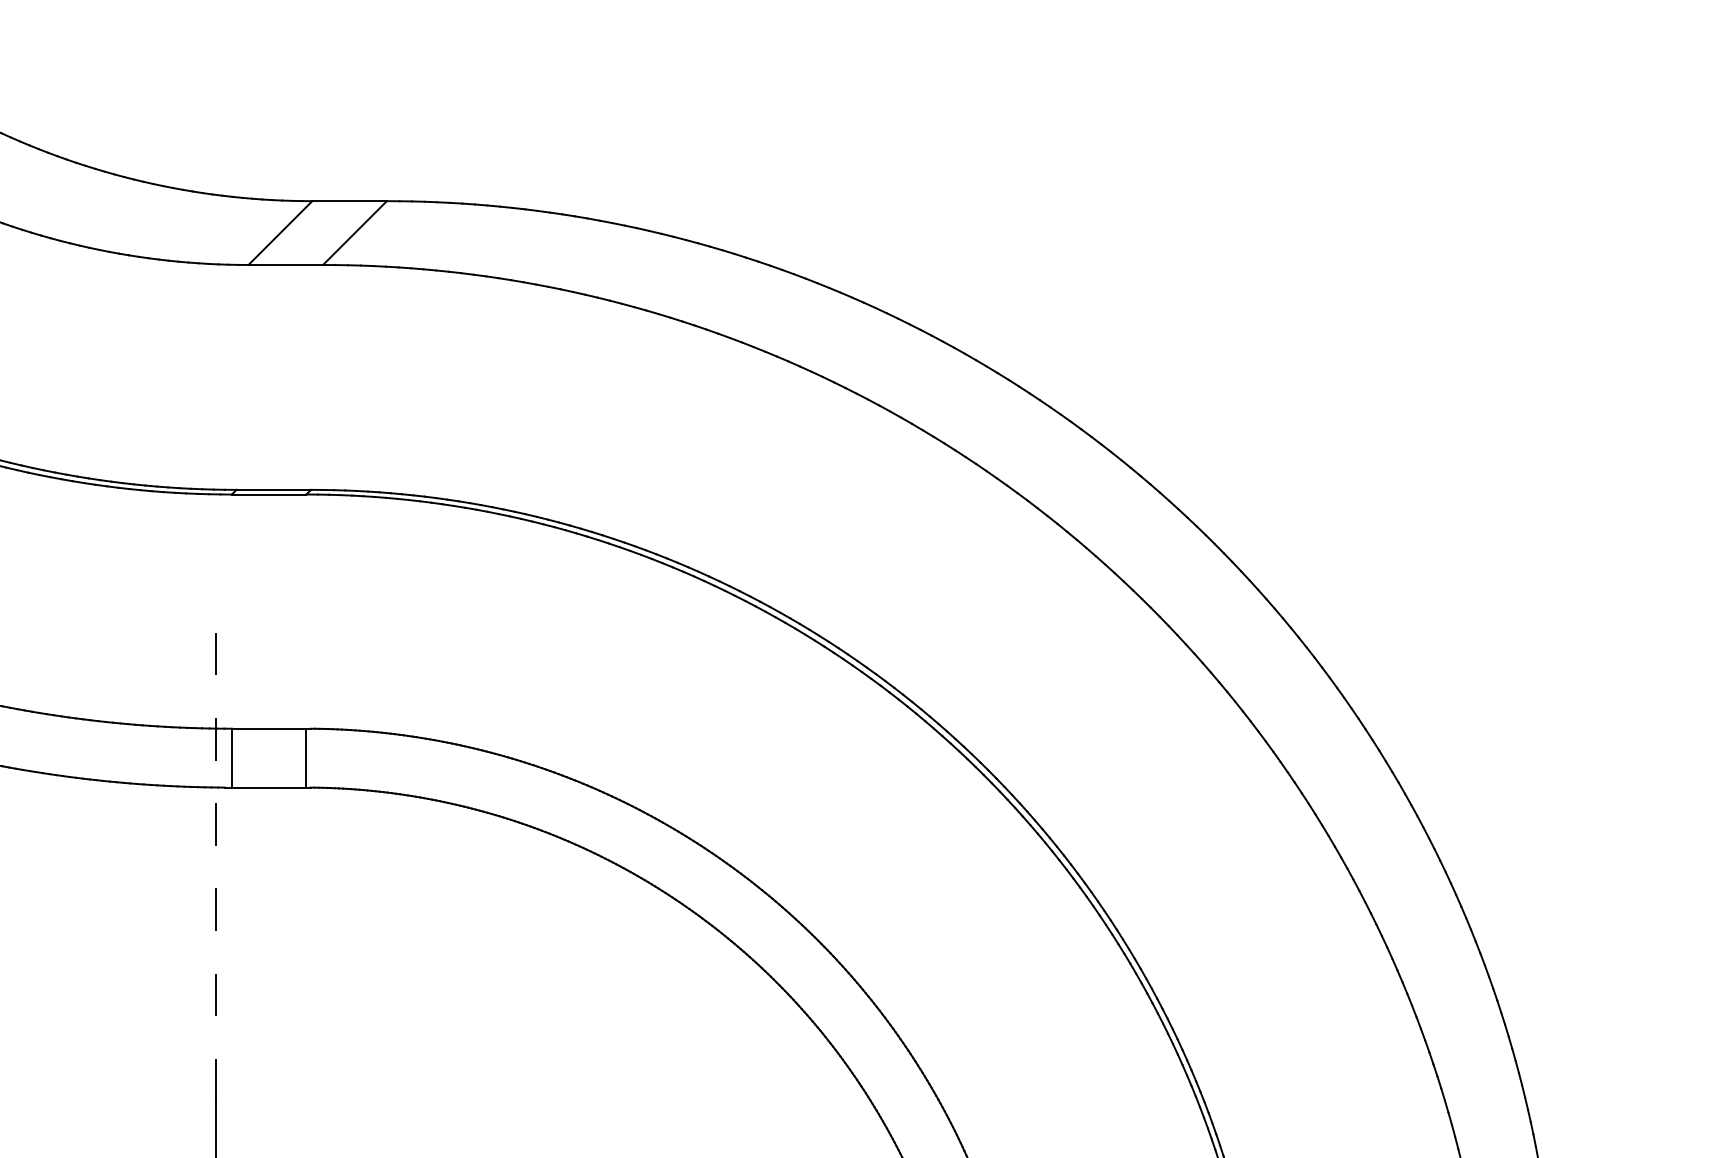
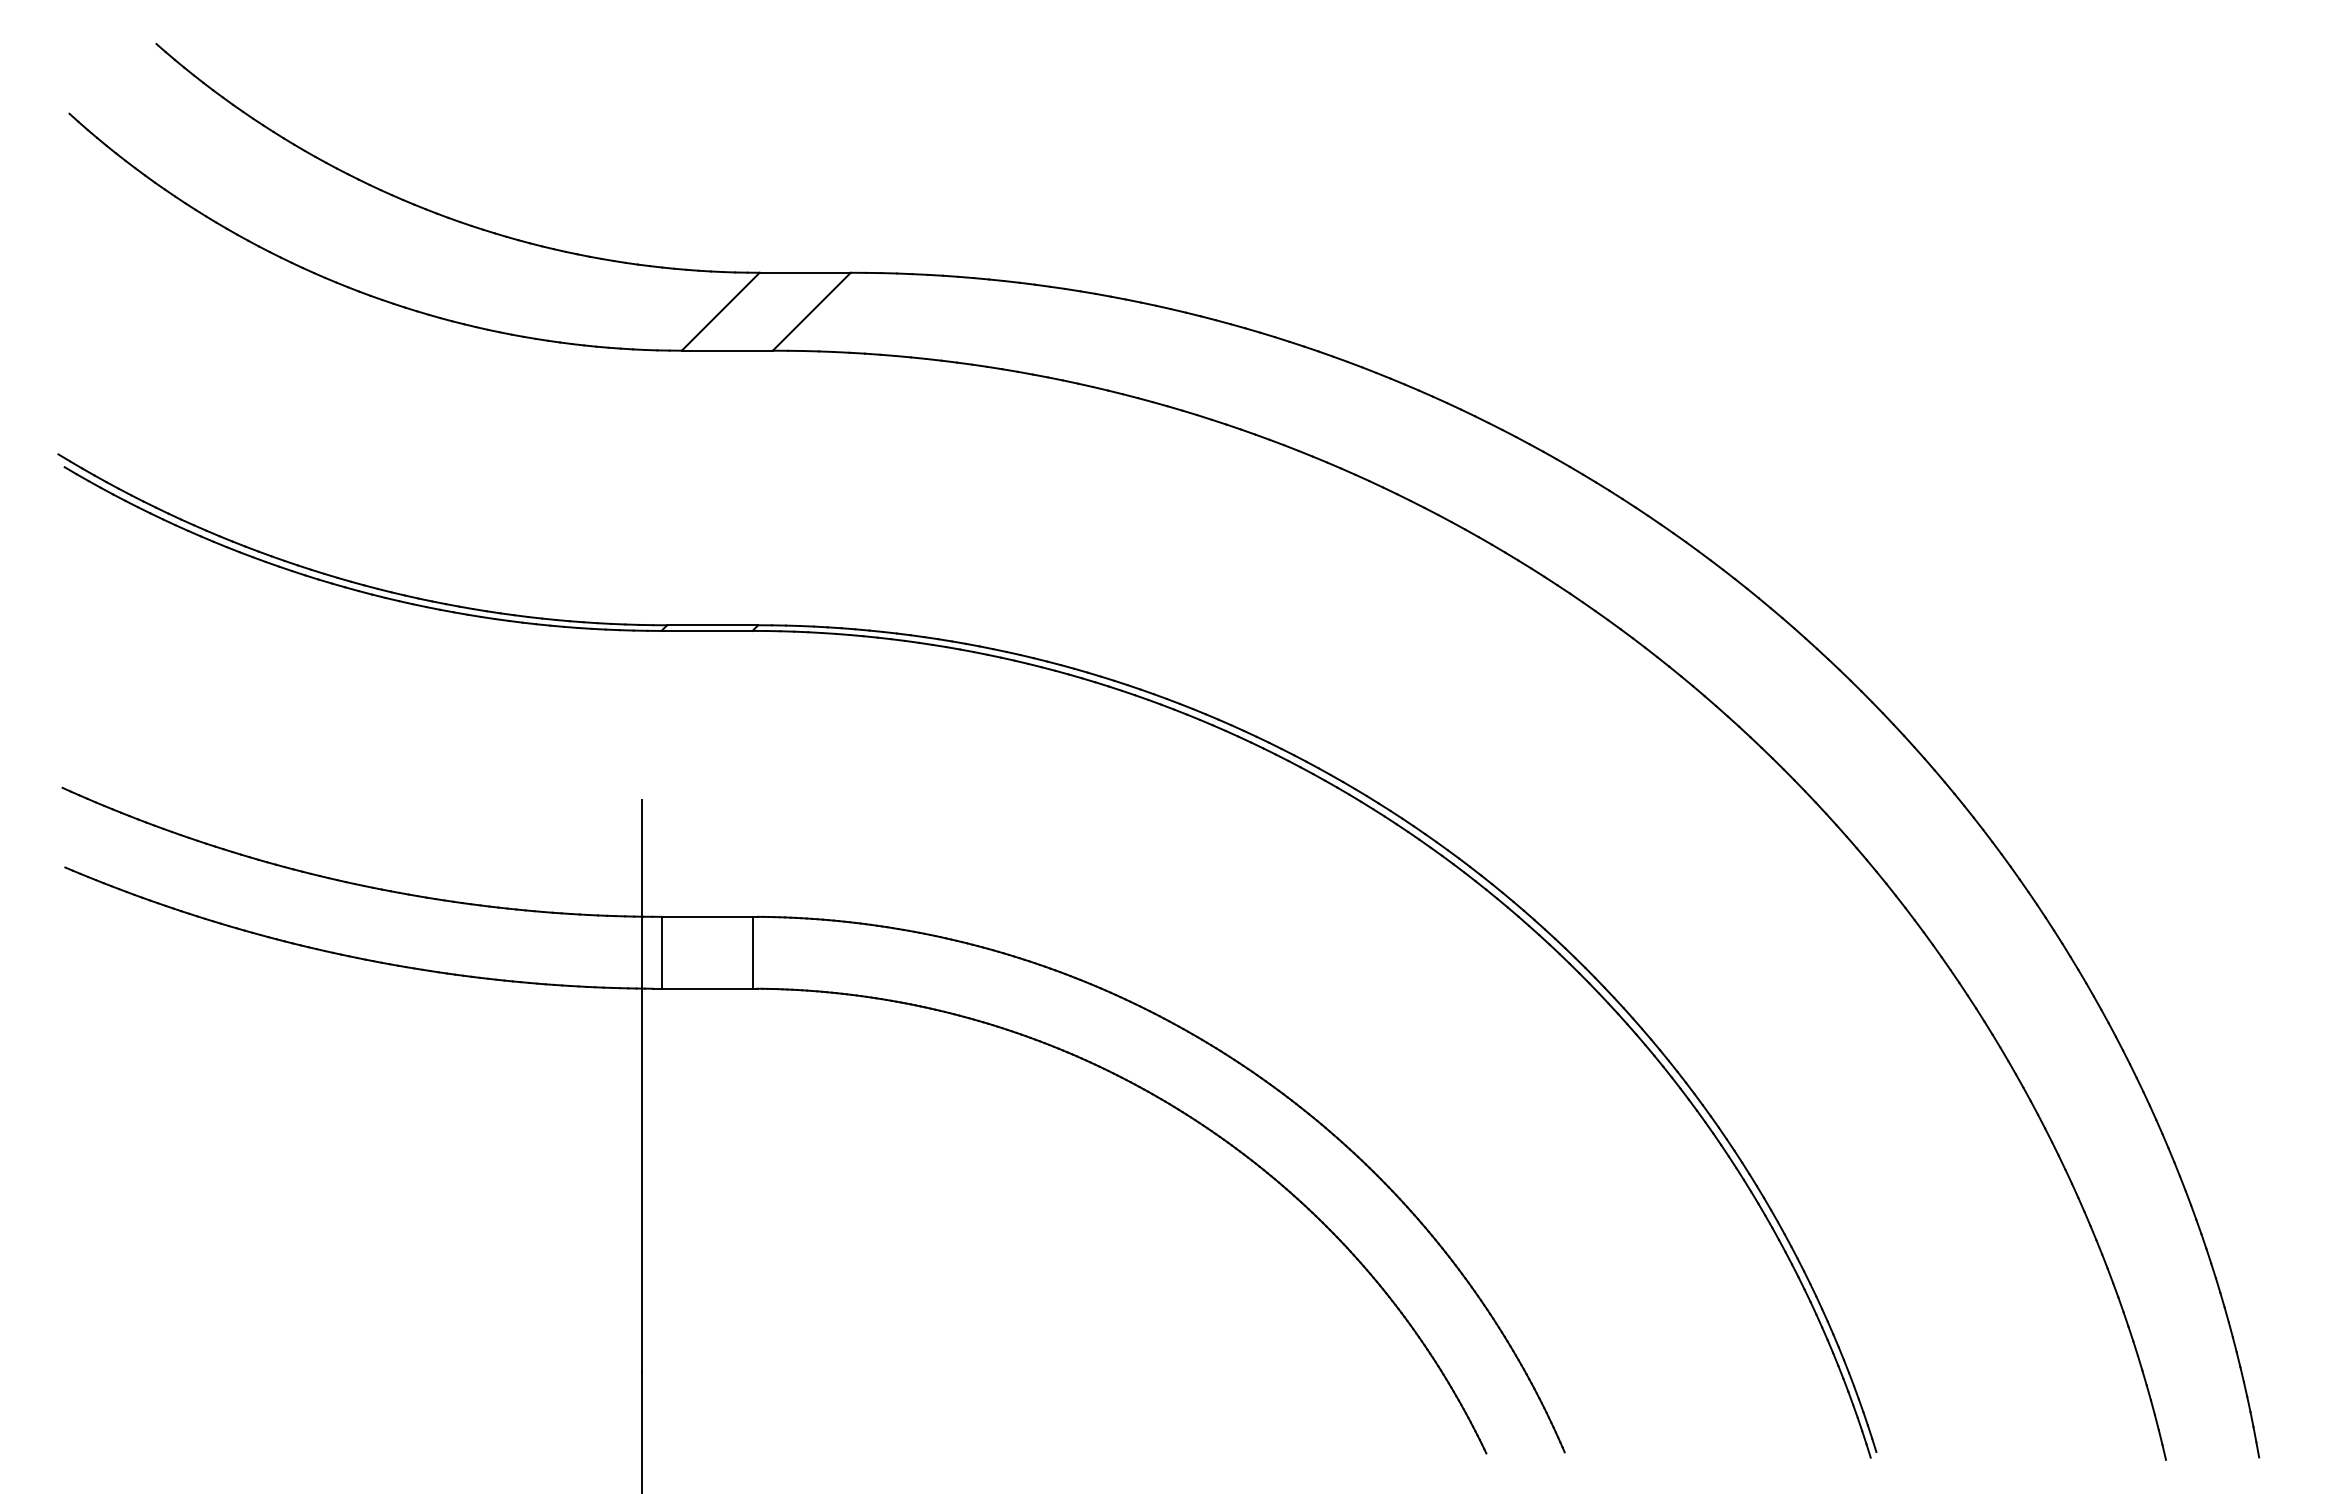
line: (216, 866) -> (642, 1085), dashed -> solid

